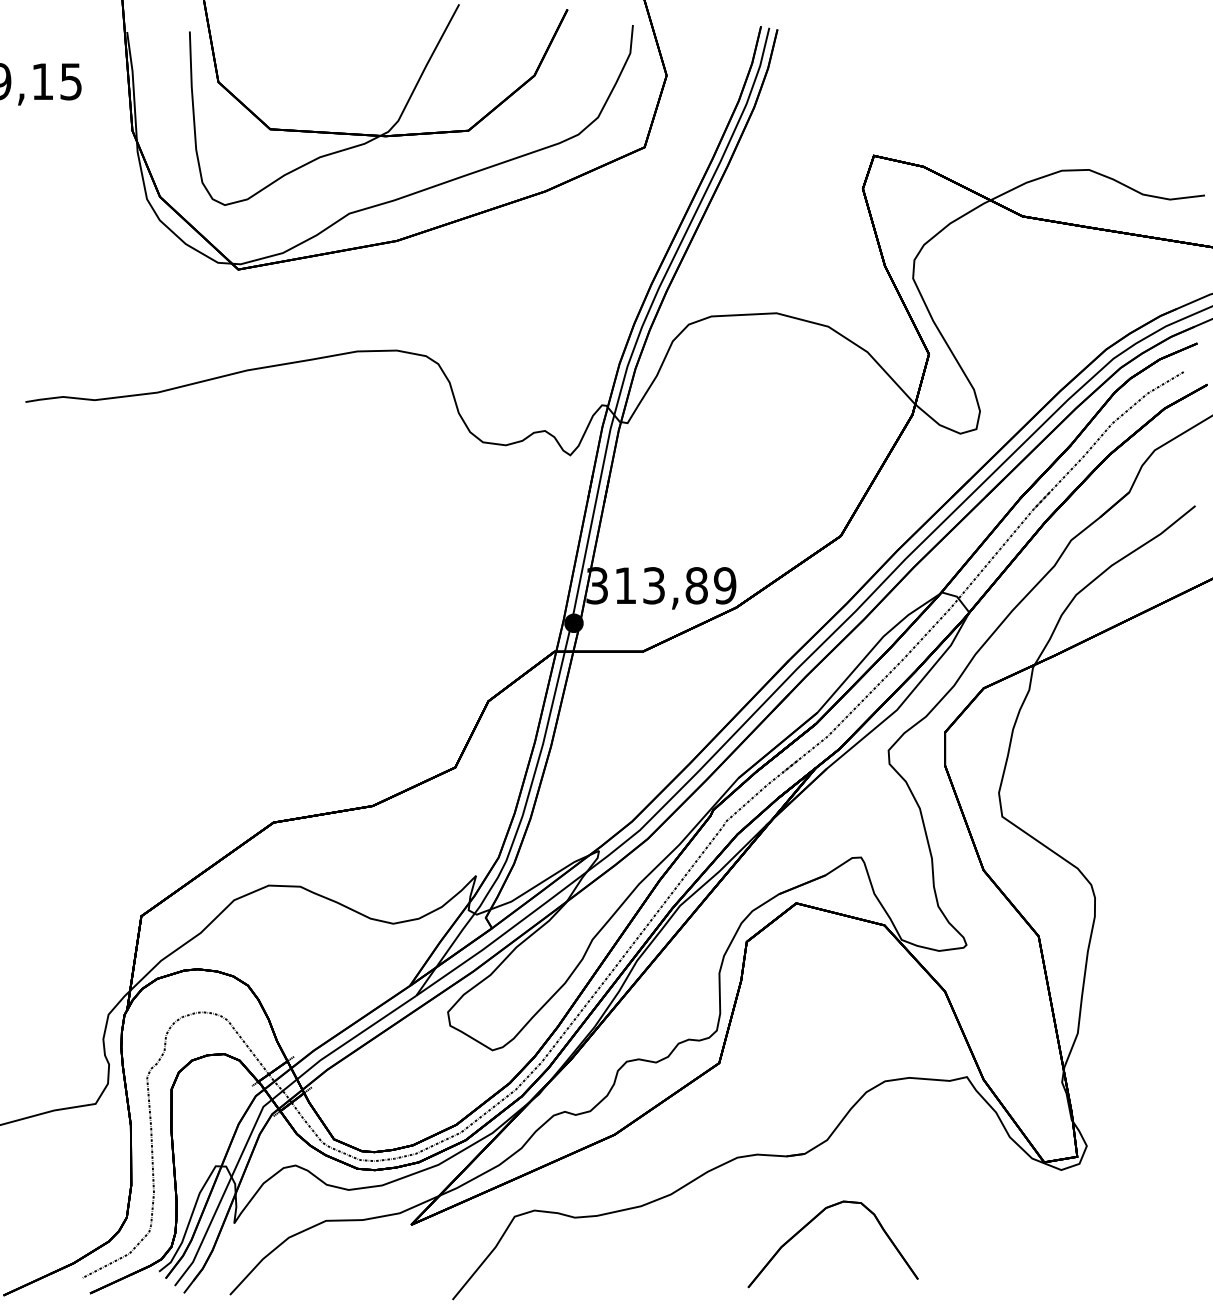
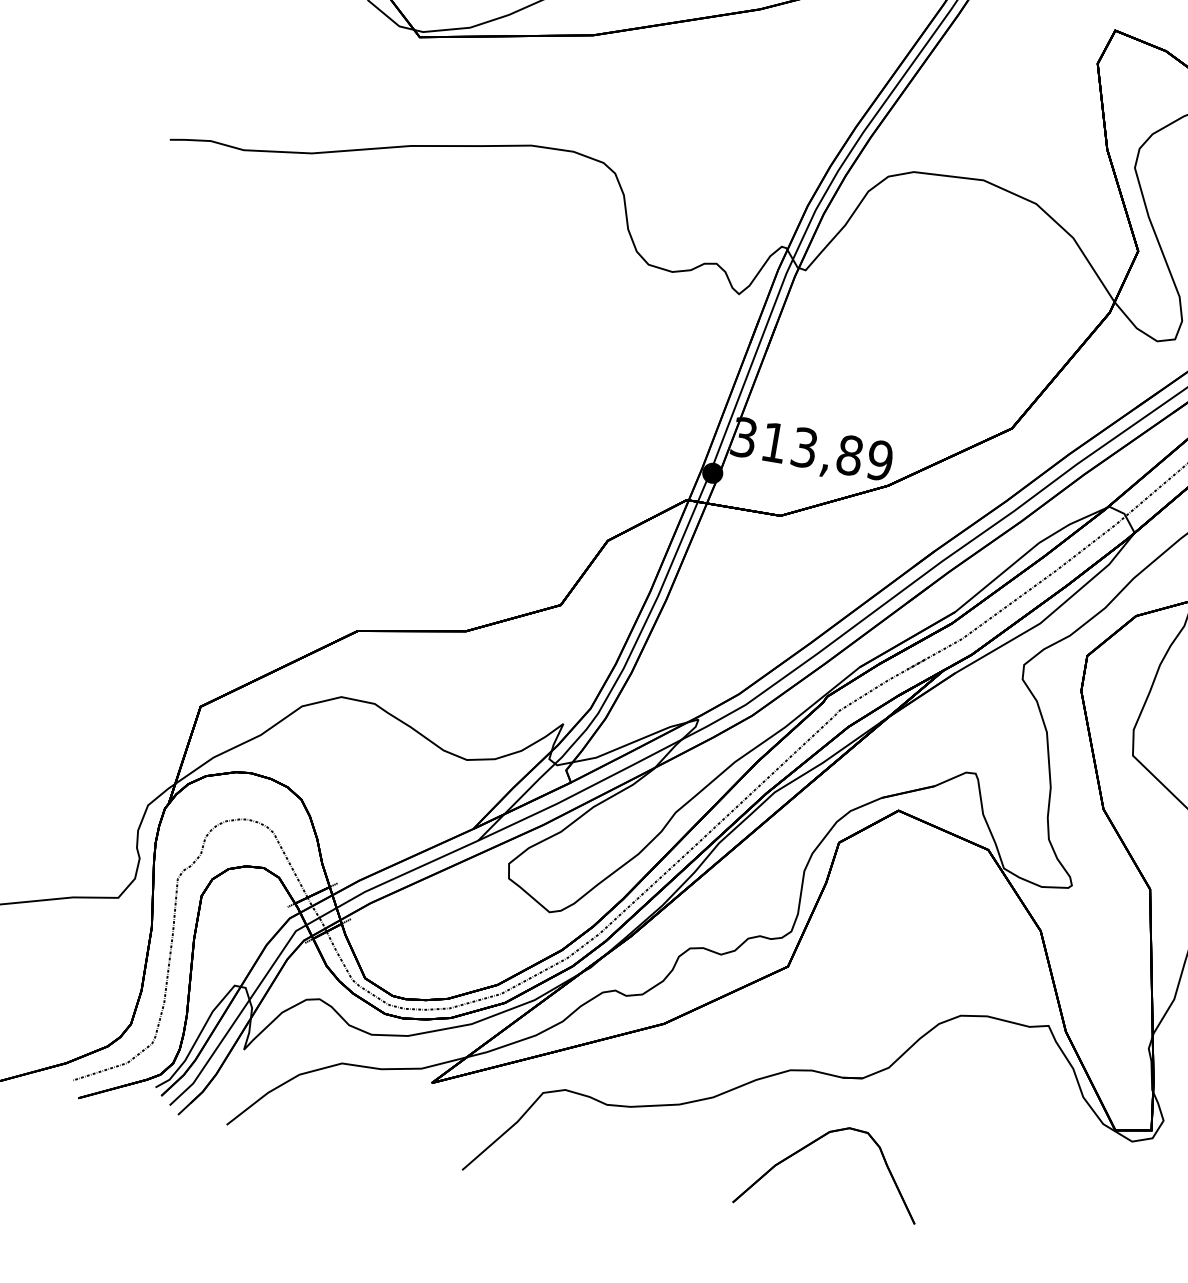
part: (811, 1222) -> (811, 1144), moved

